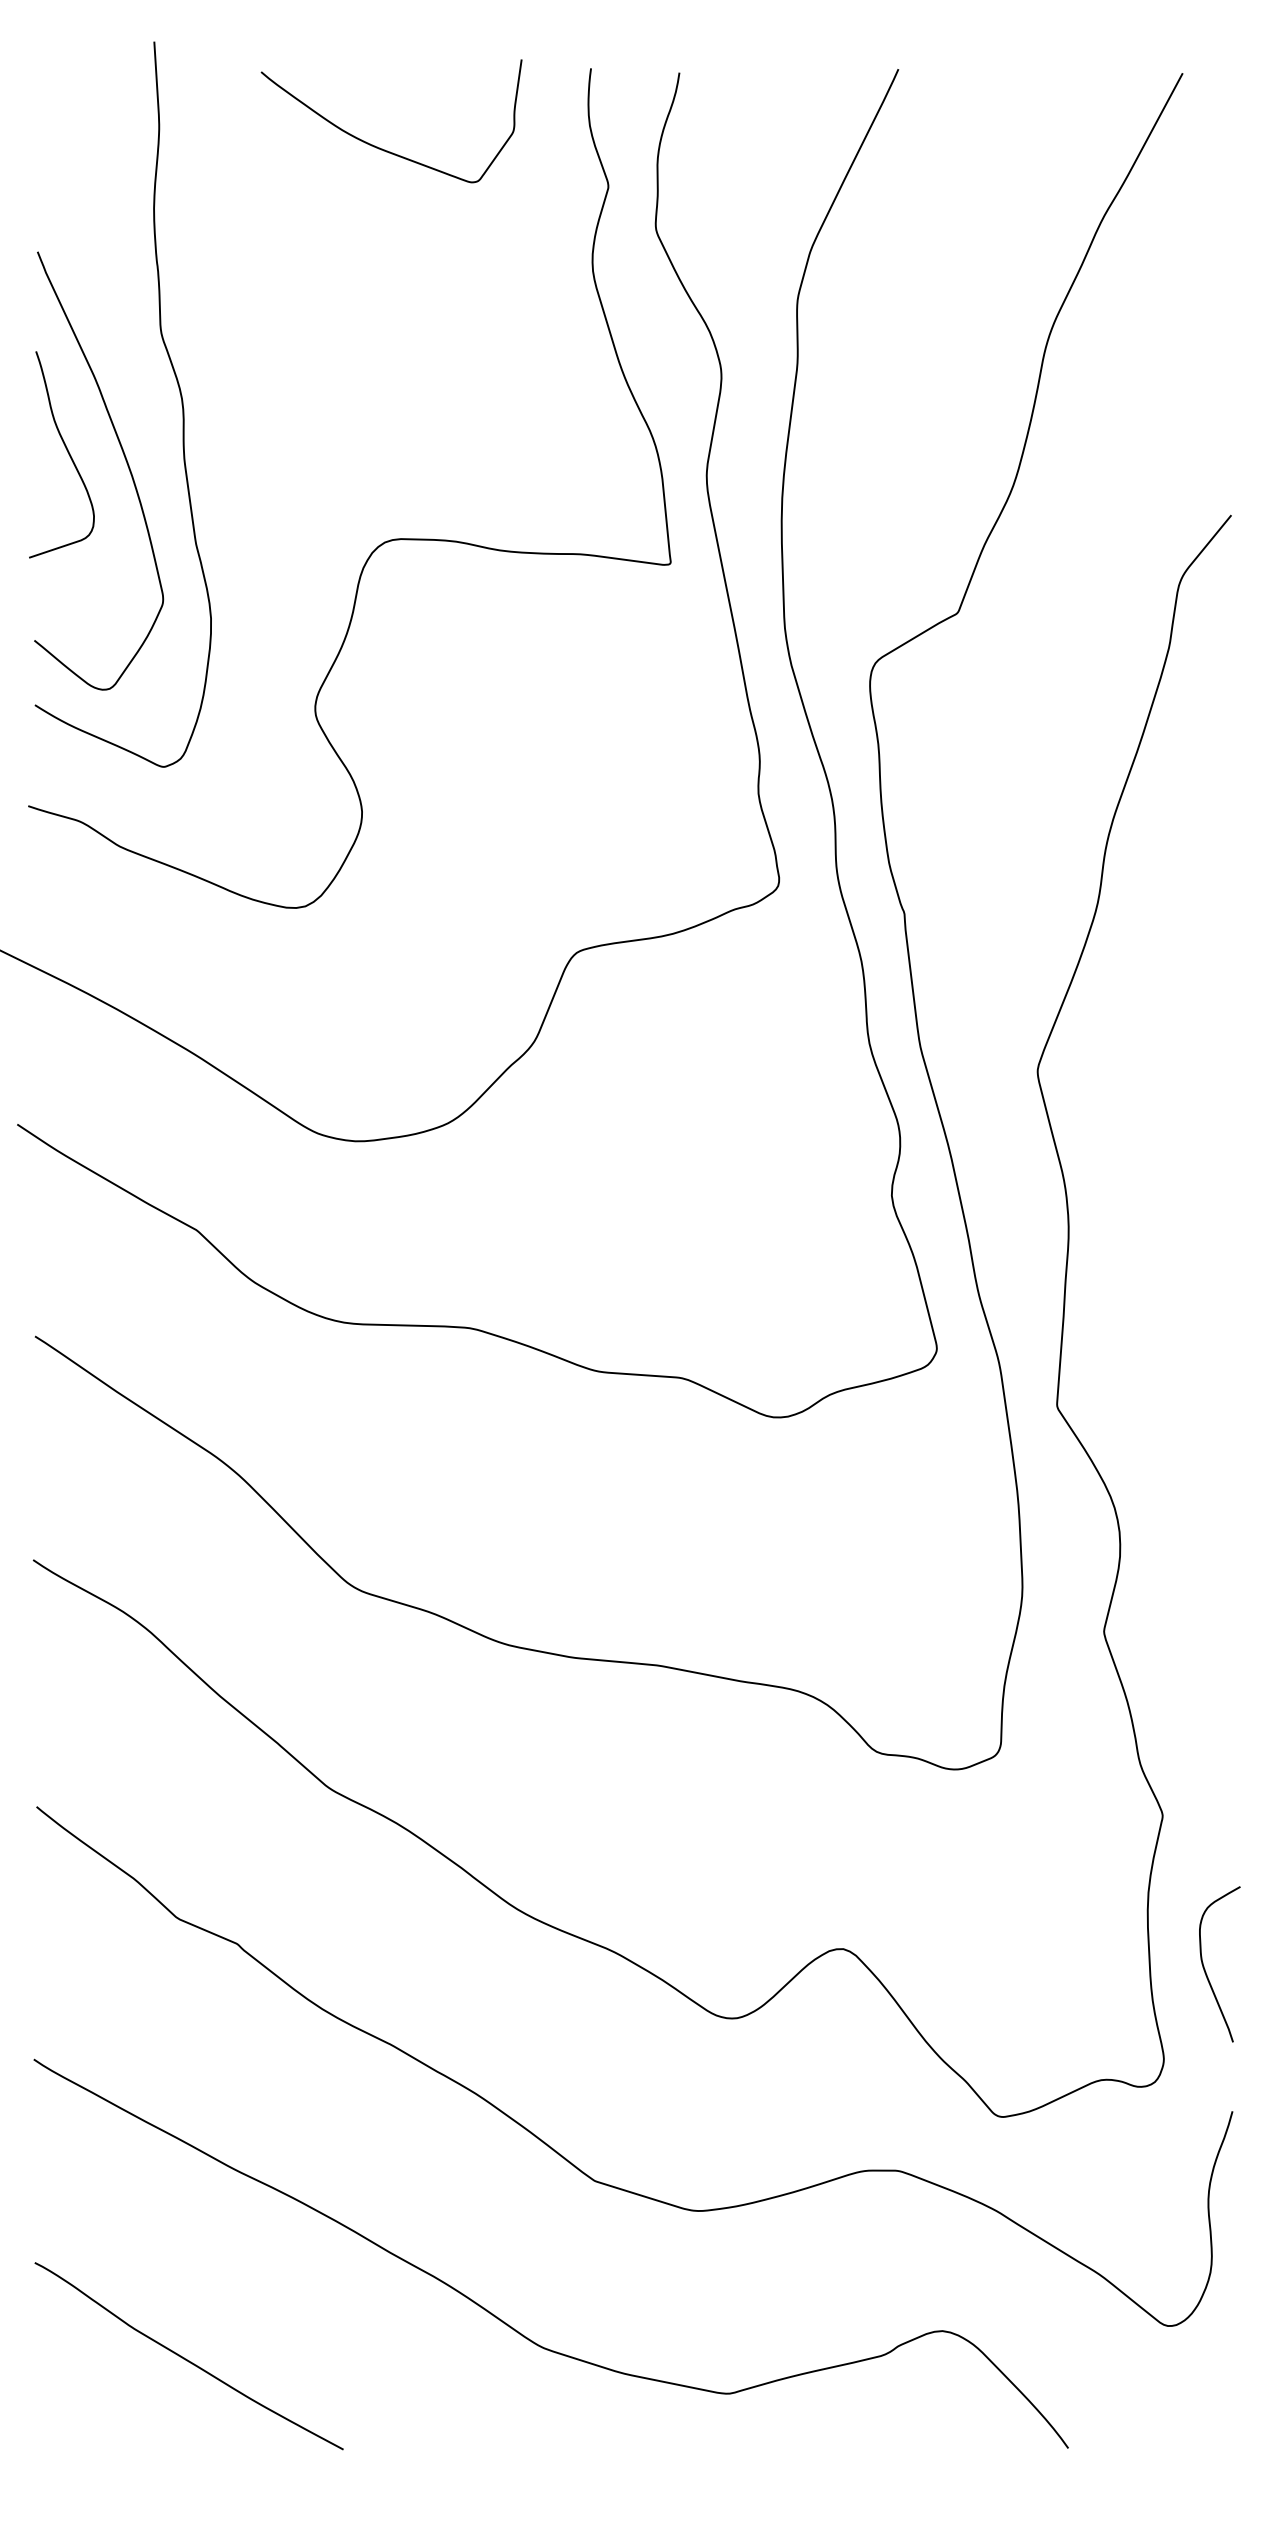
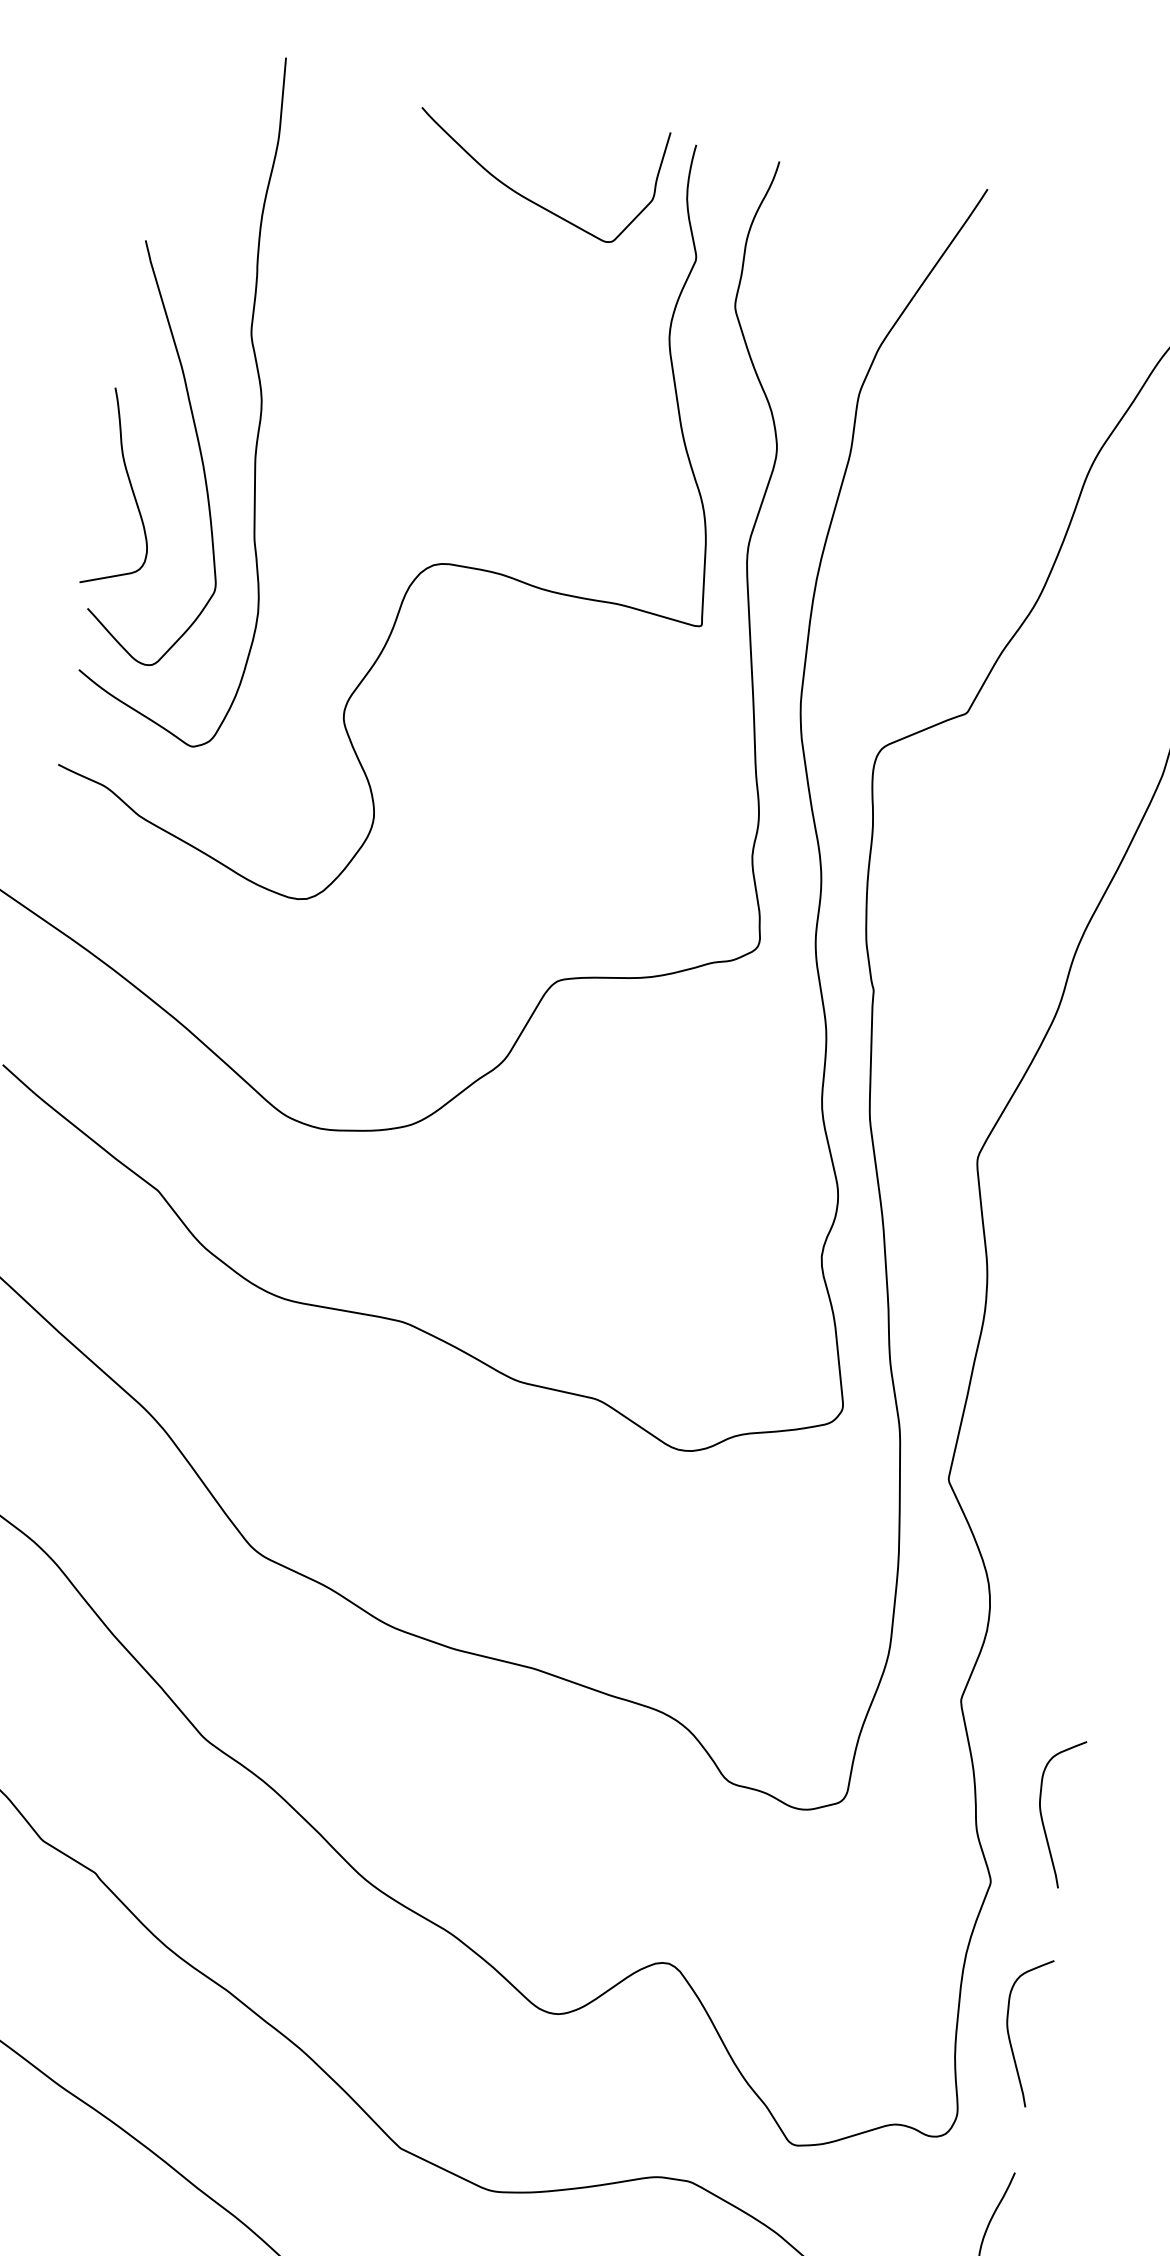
curve: (382, 148) -> (526, 197), moved
curve: (67, 452) -> (130, 487), moved
curve: (1205, 1738) -> (1042, 1815), added

